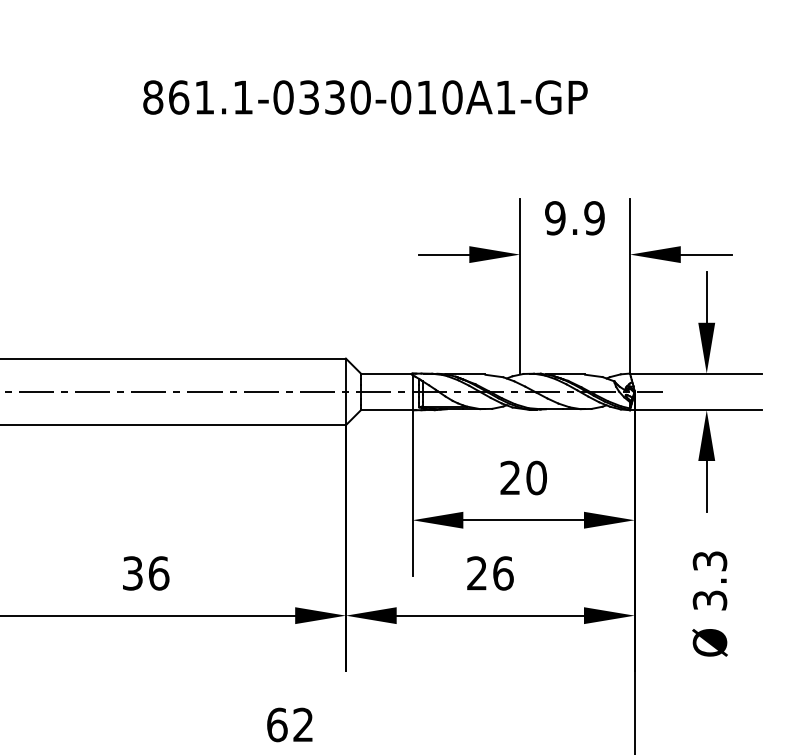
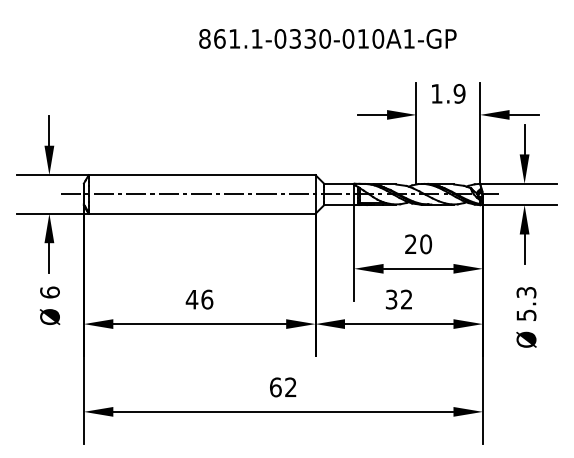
text: (364, 96) -> (327, 38), moved
text: (554, 217) -> (436, 93), 9.9 -> 1.9
text: (131, 573) -> (191, 299), 36 -> 46
text: (490, 573) -> (399, 299), 26 -> 32
text: (708, 599) -> (525, 314), 3.3 -> 5.3

